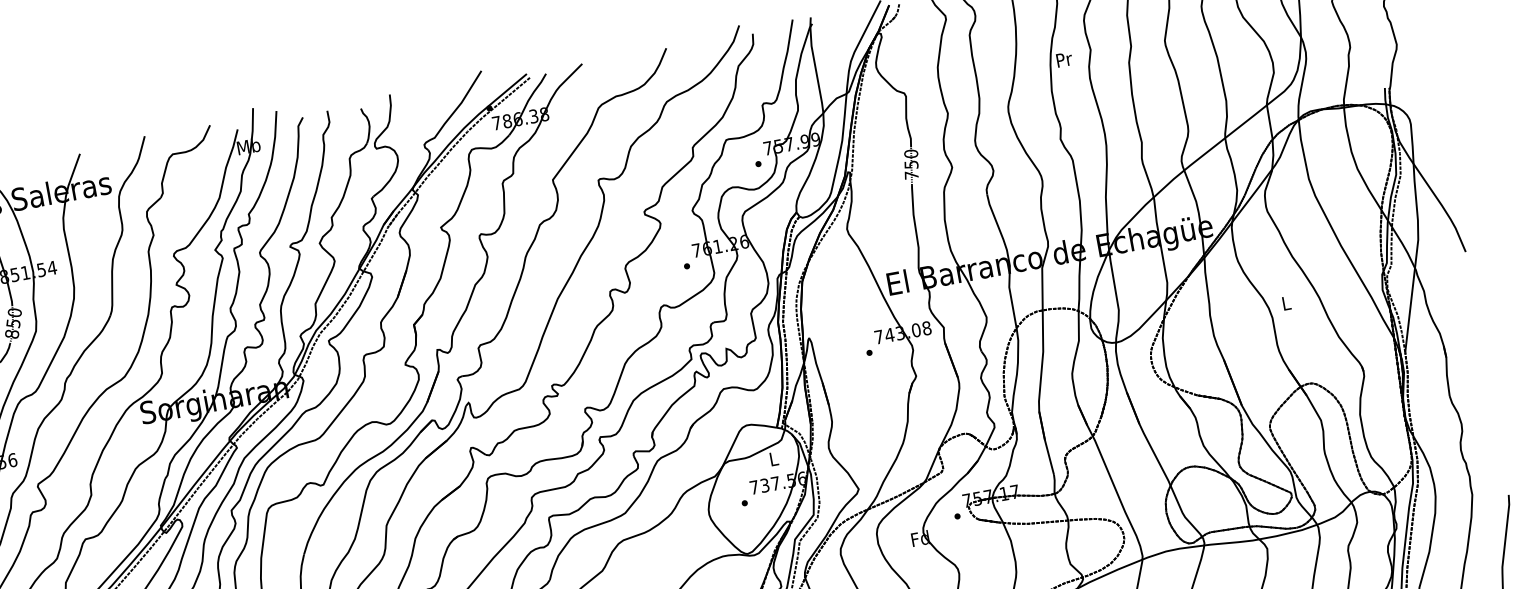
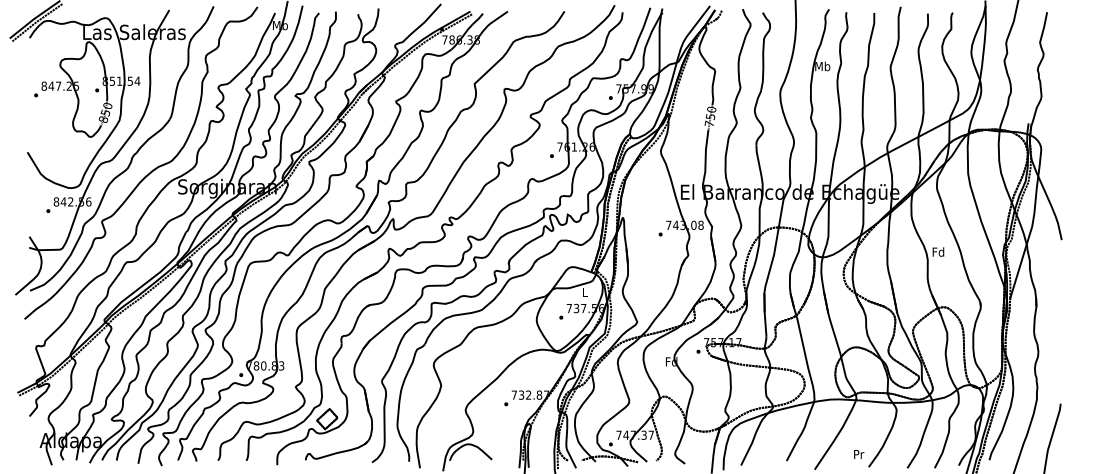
text: (1063, 59) -> (822, 66), Pr -> Mb
text: (1286, 302) -> (938, 251), L -> Fd

